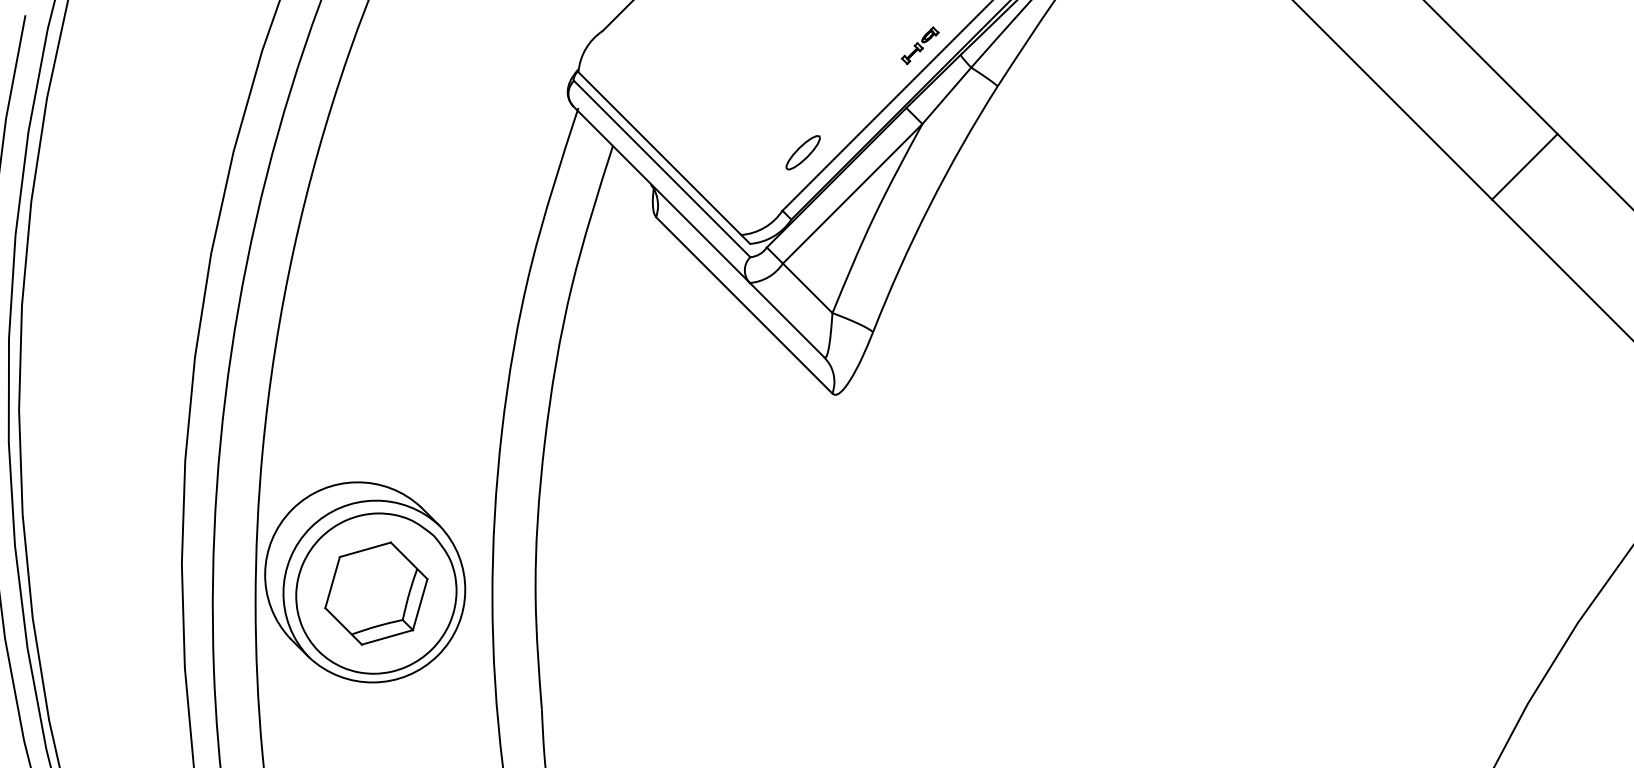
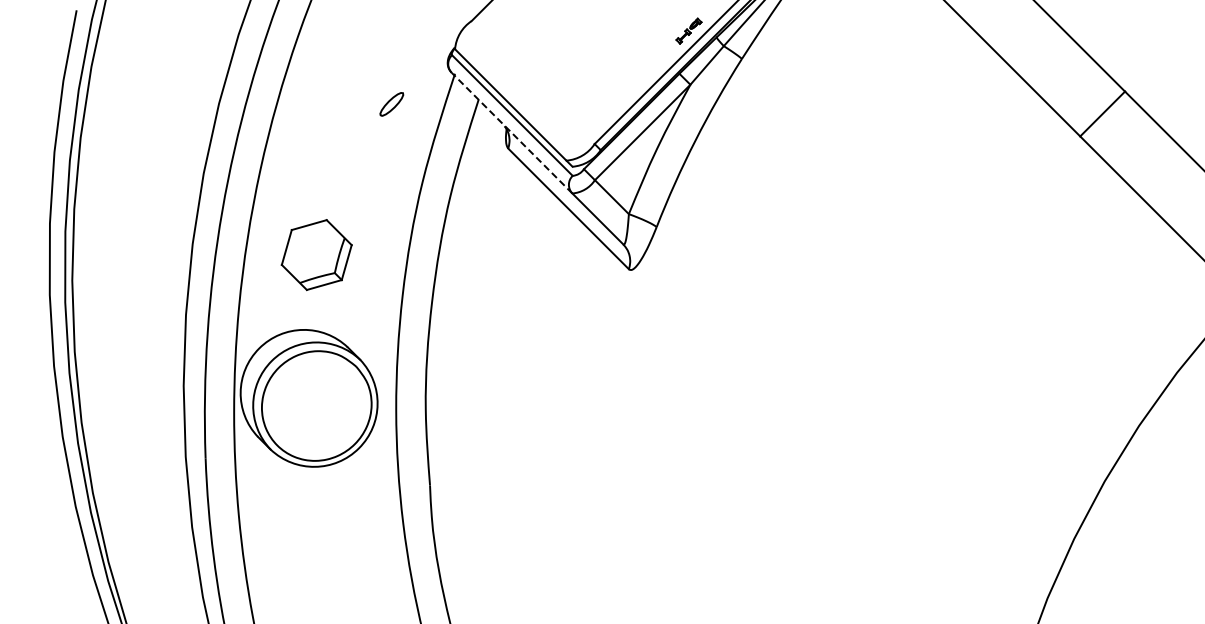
part: (802, 152) -> (391, 104), moved
line: (660, 193) -> (511, 132), solid -> dashed
part: (375, 594) -> (316, 255), moved

